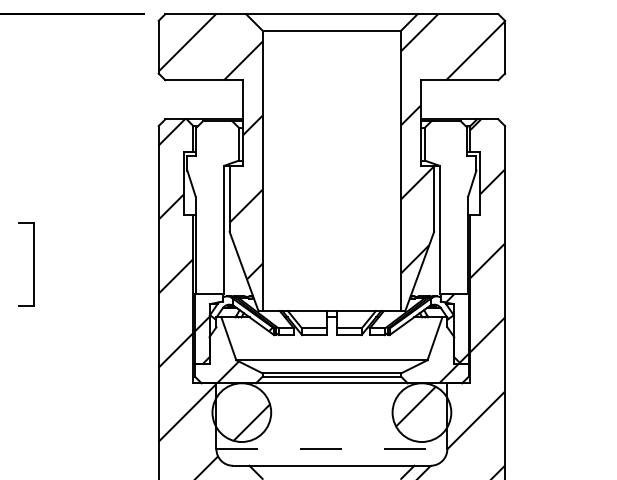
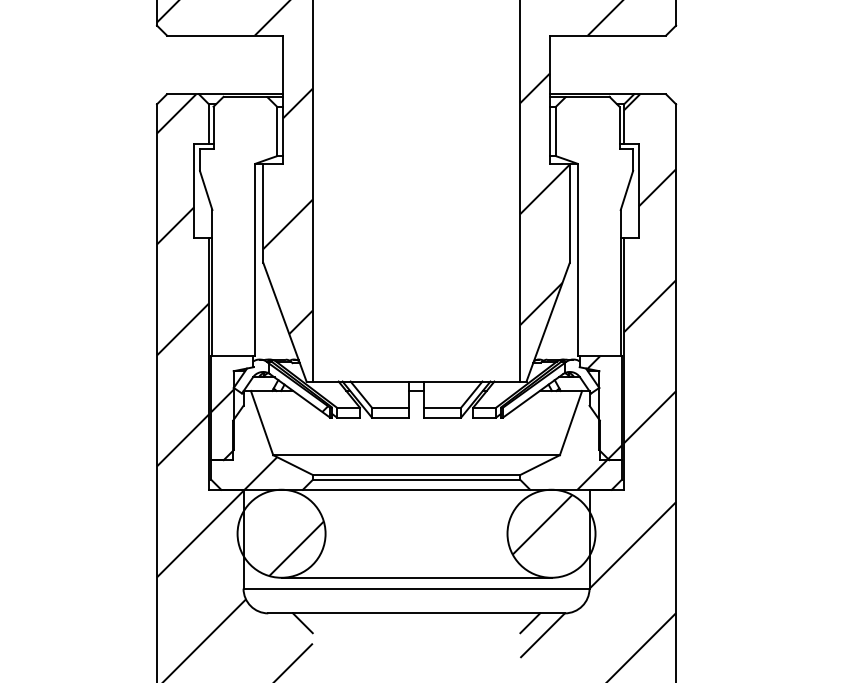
line: (331, 442) -> (415, 578), added
line: (332, 449) -> (417, 589), dashed -> solid

